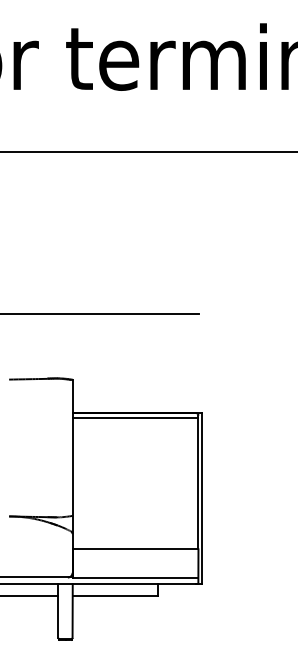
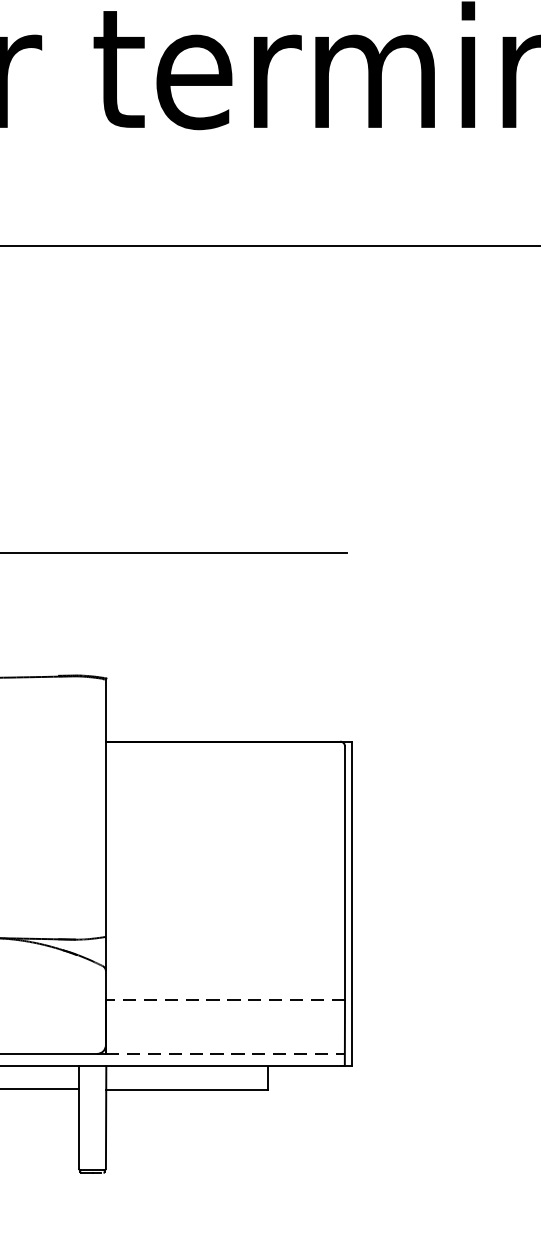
line: (135, 418) -> (225, 751), removed
line: (135, 549) -> (225, 1000), solid -> dashed
line: (135, 577) -> (225, 1053), solid -> dashed

